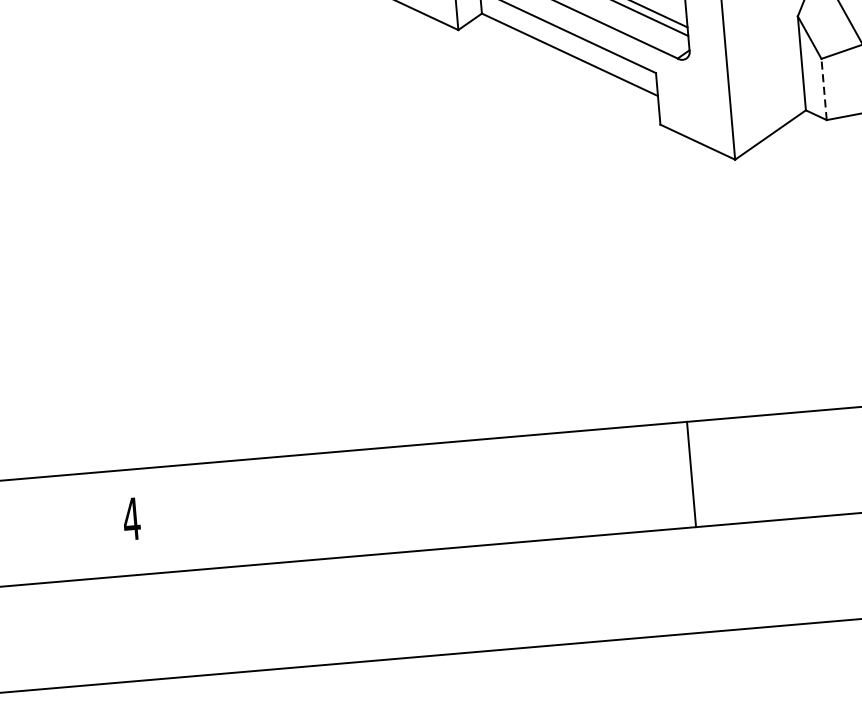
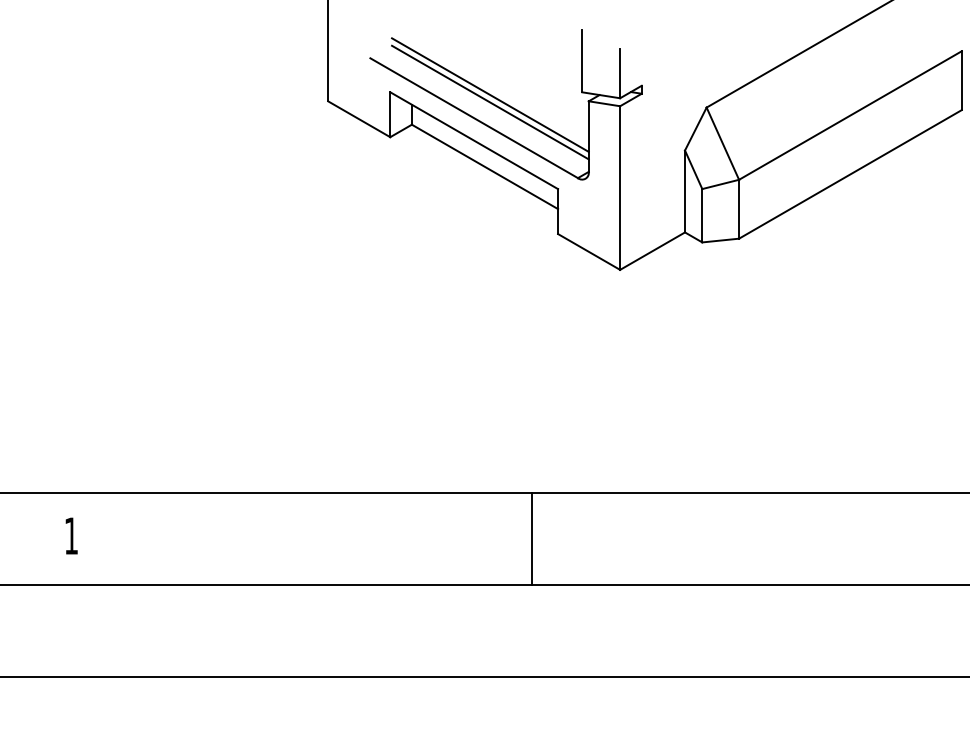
line: (824, 89) -> (702, 215), dashed -> solid
line: (691, 473) -> (532, 538), moved
text: (131, 518) -> (71, 535), 4 -> 1

